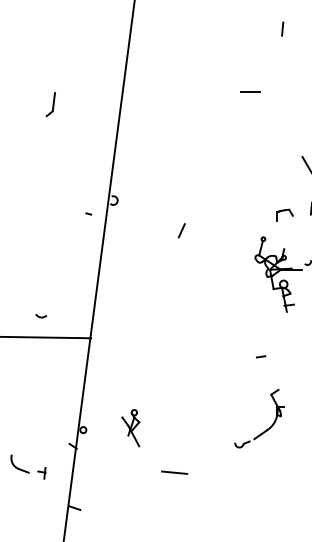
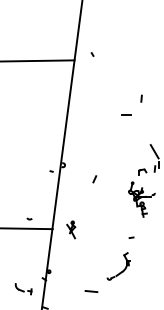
line: (282, 28) -> (141, 98), moved
part: (49, 106) -> (33, 121), removed
part: (258, 418) -> (118, 266), moved
part: (131, 427) -> (71, 229), moved

